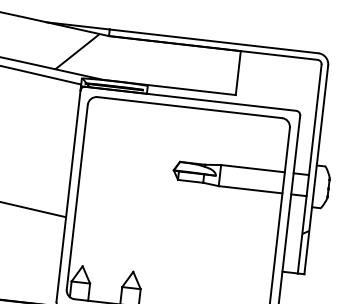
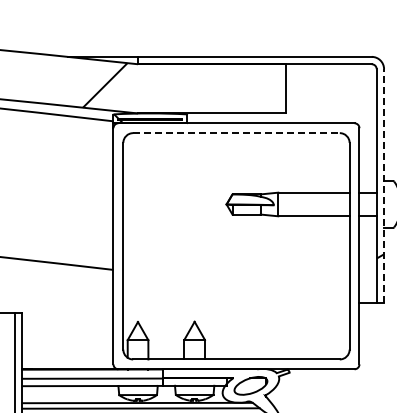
line: (189, 107) -> (236, 133), solid -> dashed
line: (316, 170) -> (384, 186), solid -> dashed

